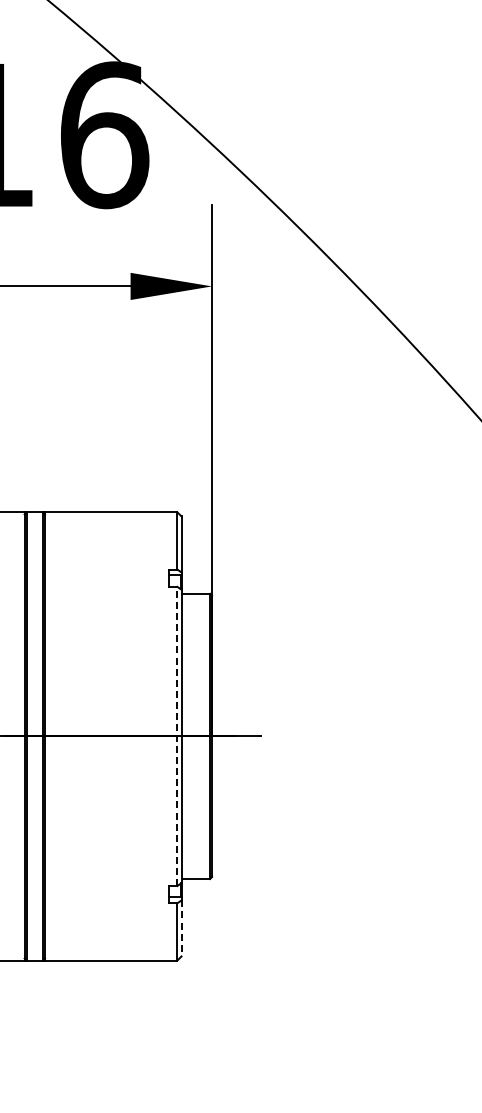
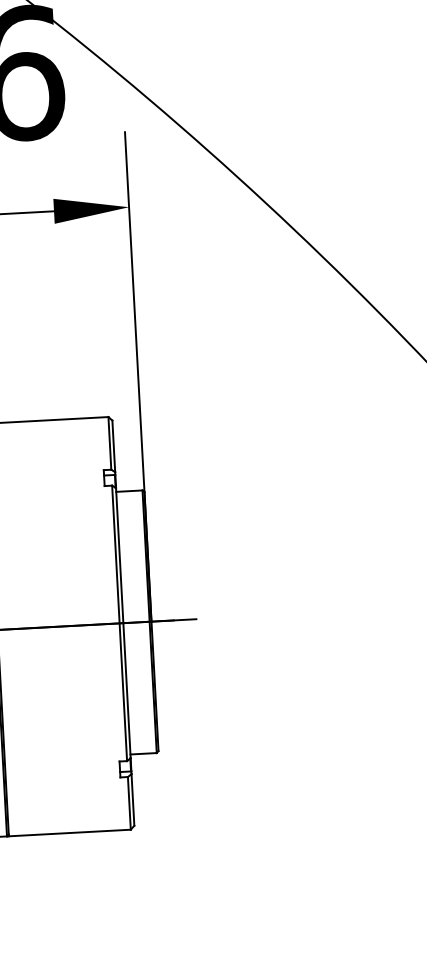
line: (177, 736) -> (119, 623), dashed -> solid
line: (181, 928) -> (132, 800), dashed -> solid

